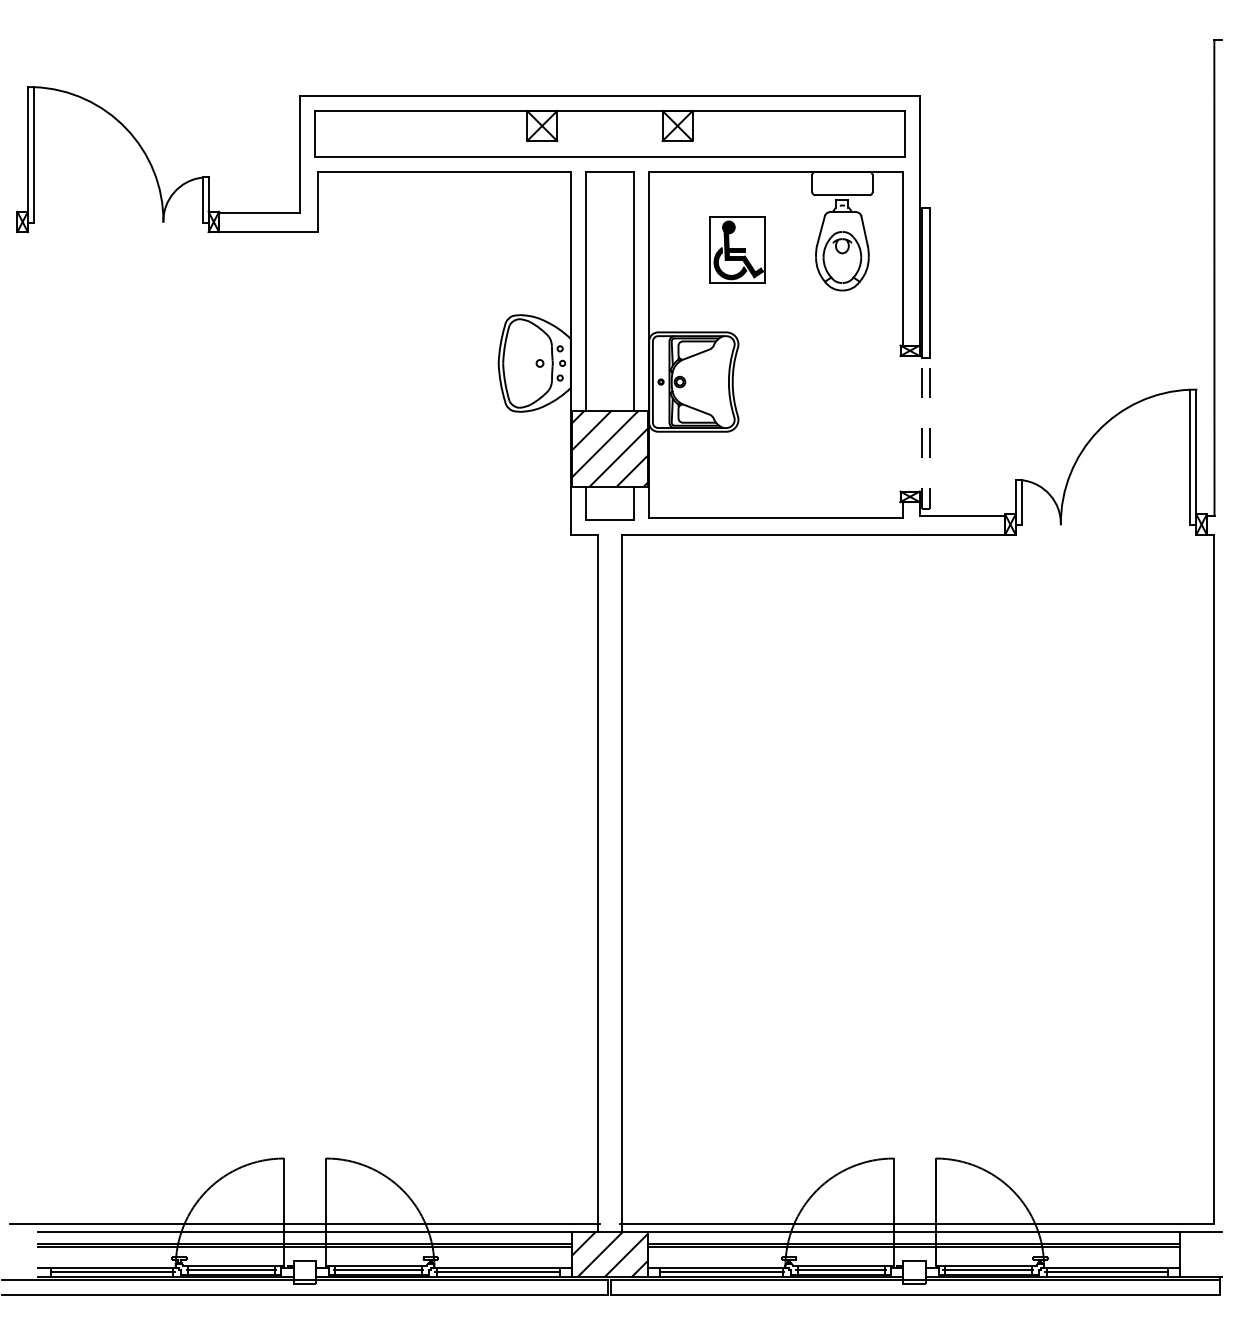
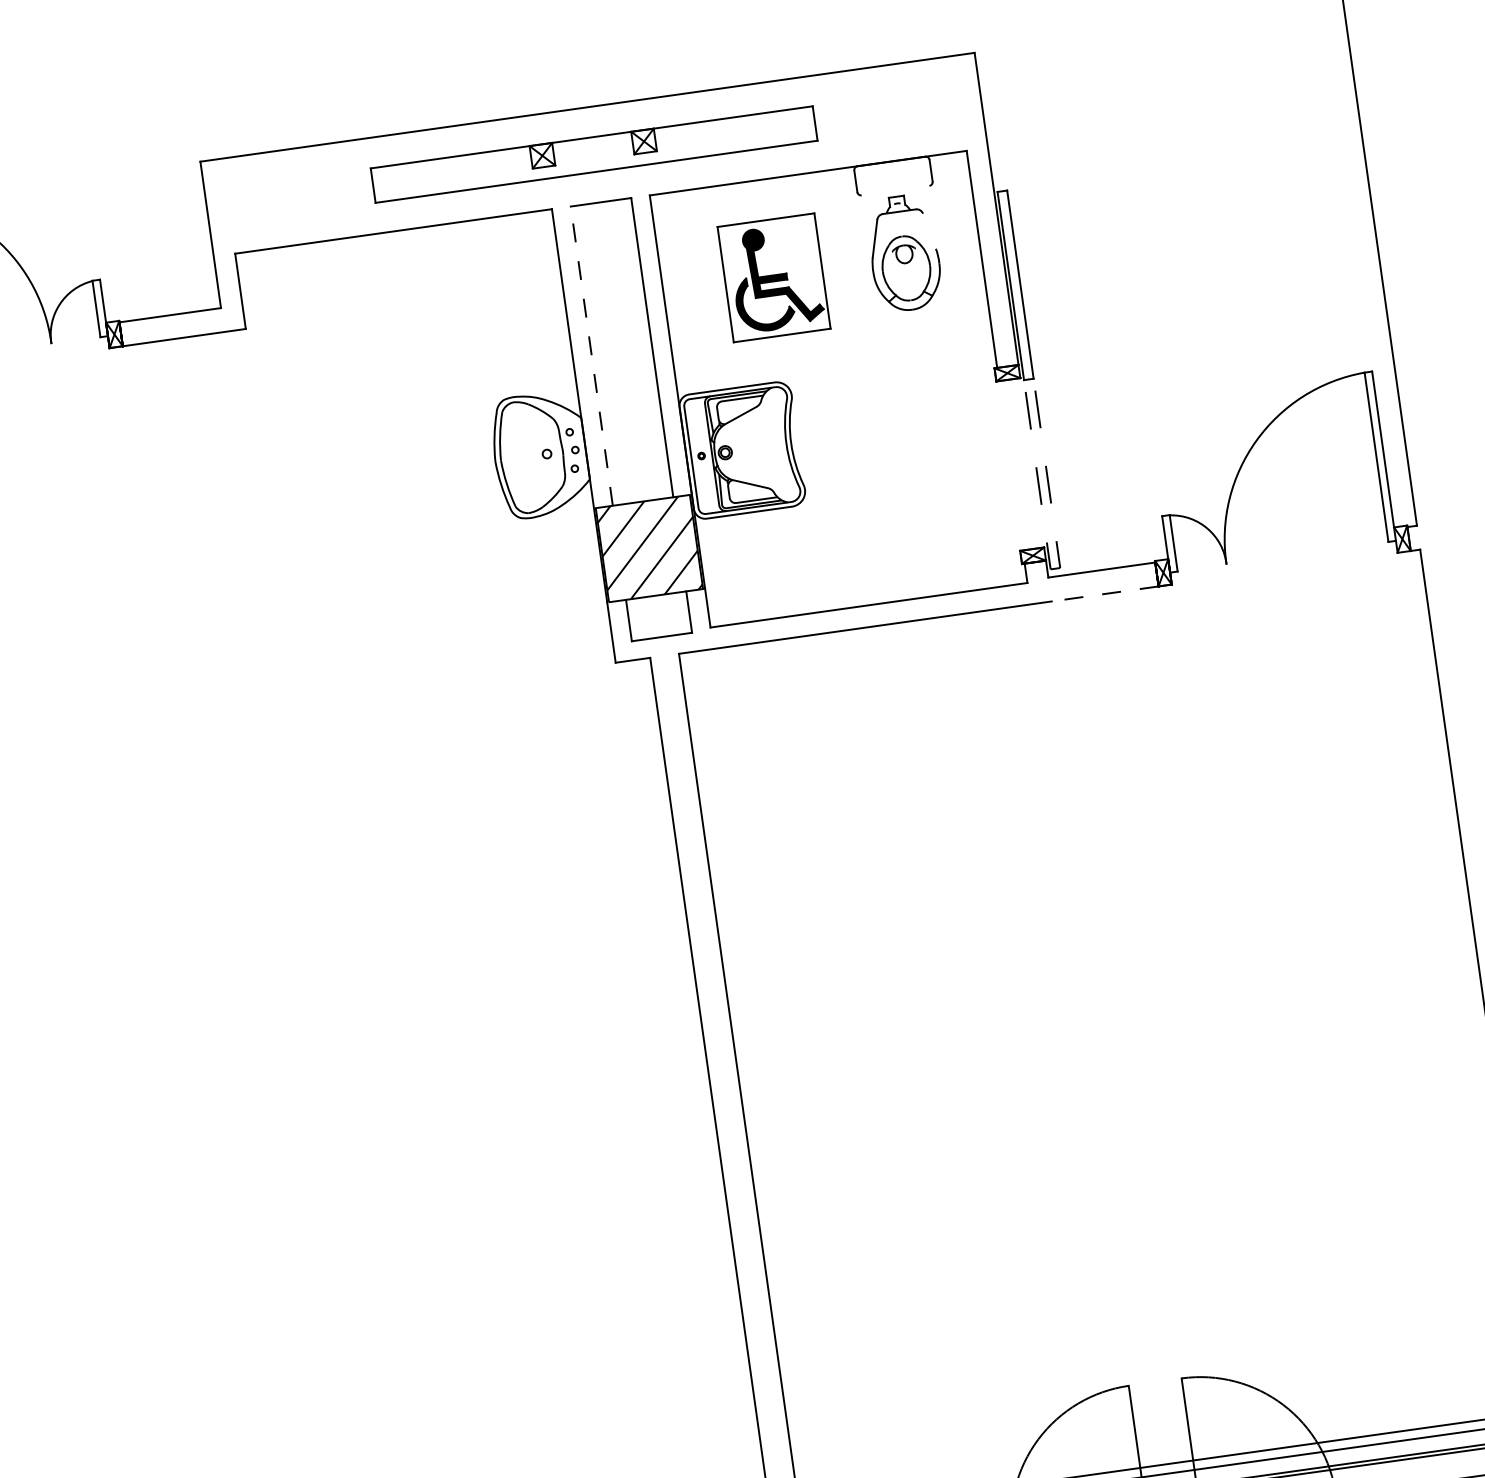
part: (609, 133) -> (593, 154), size x0.6
line: (842, 195) -> (895, 190), removed
line: (864, 230) -> (929, 230), removed
part: (737, 249) -> (773, 276), size x1.4
line: (585, 291) -> (591, 356), solid -> dashed
line: (962, 534) -> (1105, 593), solid -> dashed

